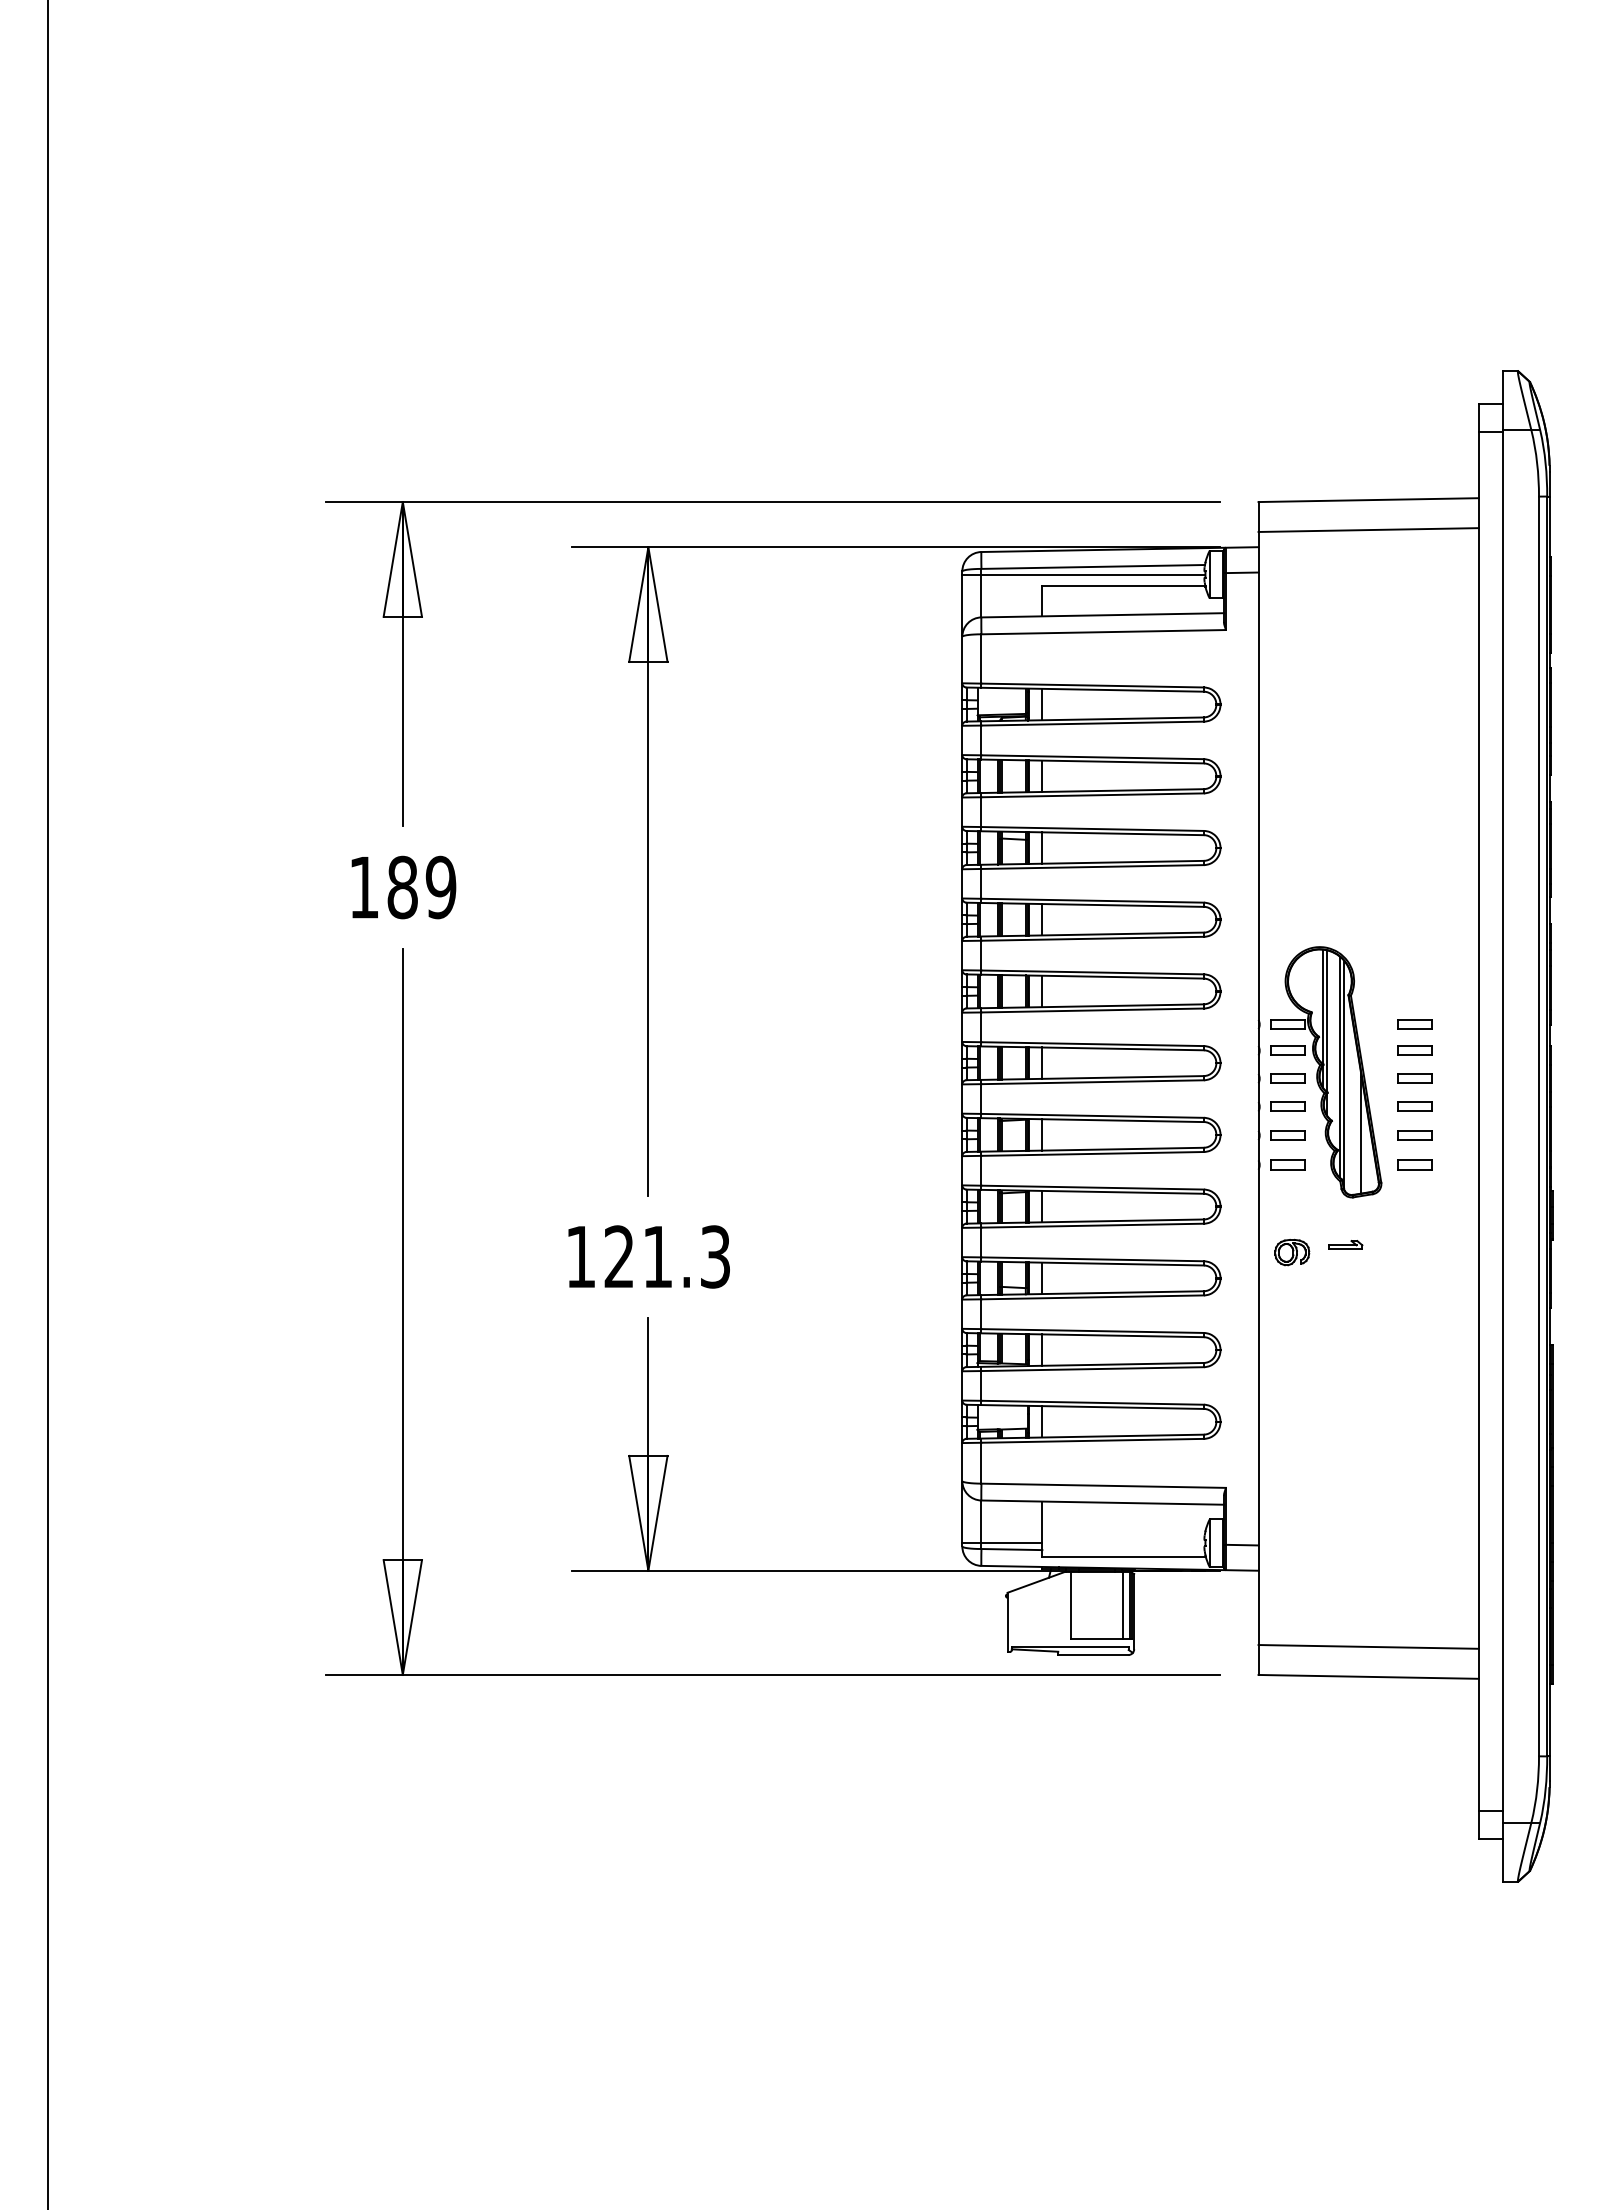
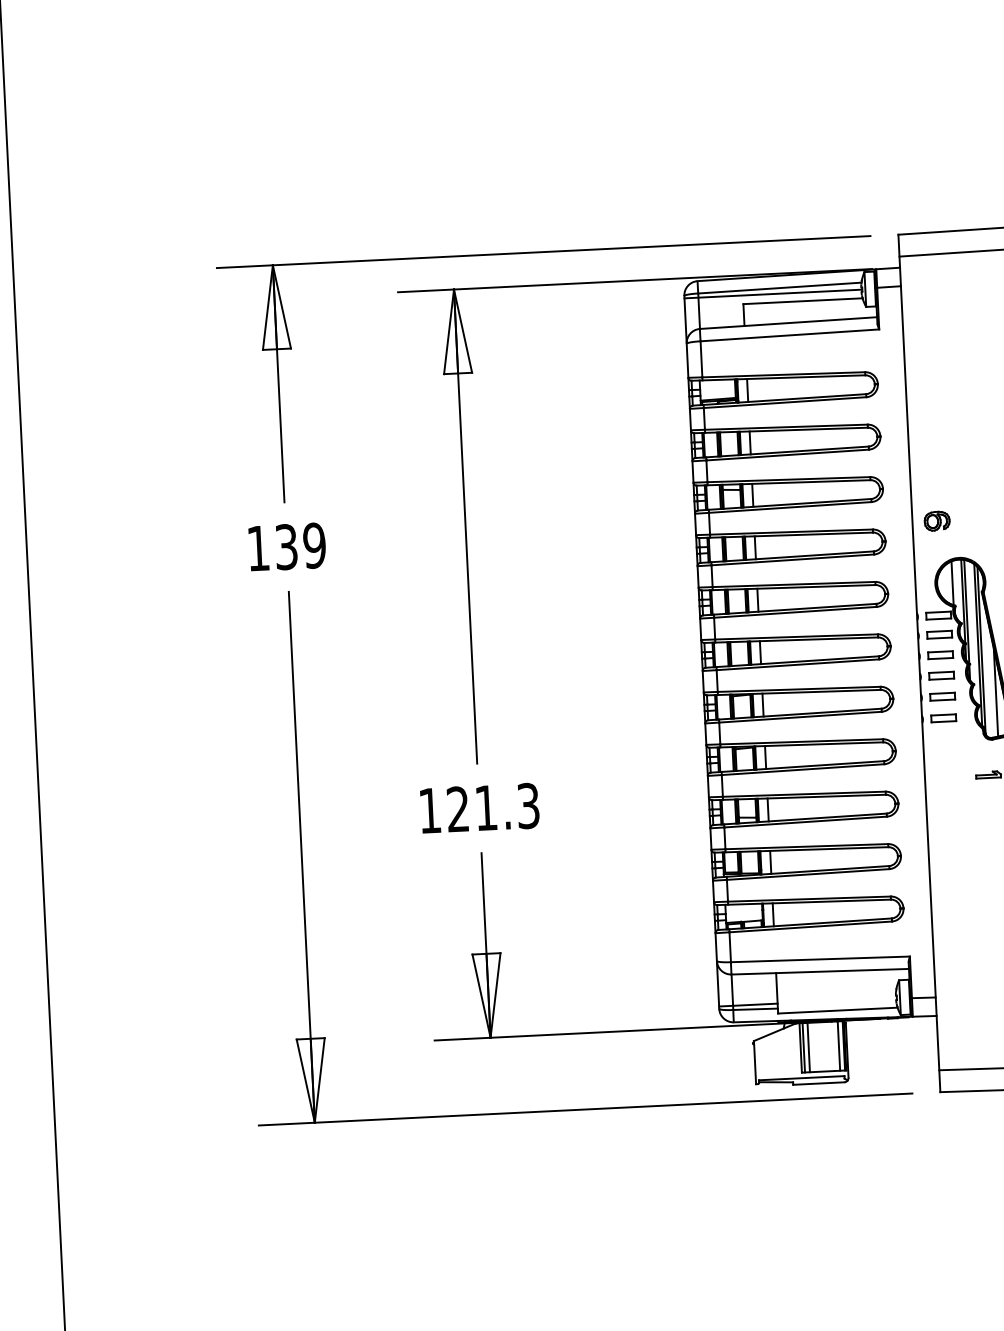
text: (402, 887) -> (286, 547), 189 -> 139
line: (1309, 980) -> (952, 582), added
part: (1292, 1252) -> (937, 521), moved
line: (1075, 1605) -> (804, 1047), added
line: (1081, 1605) -> (808, 1047), added

